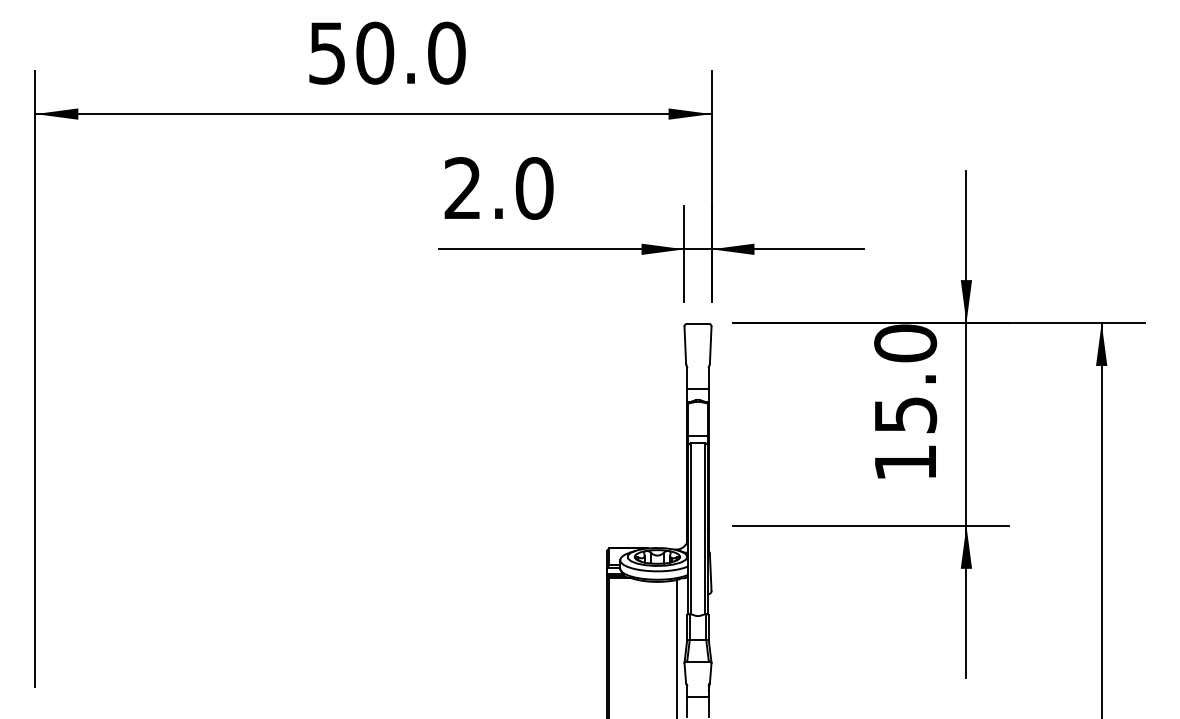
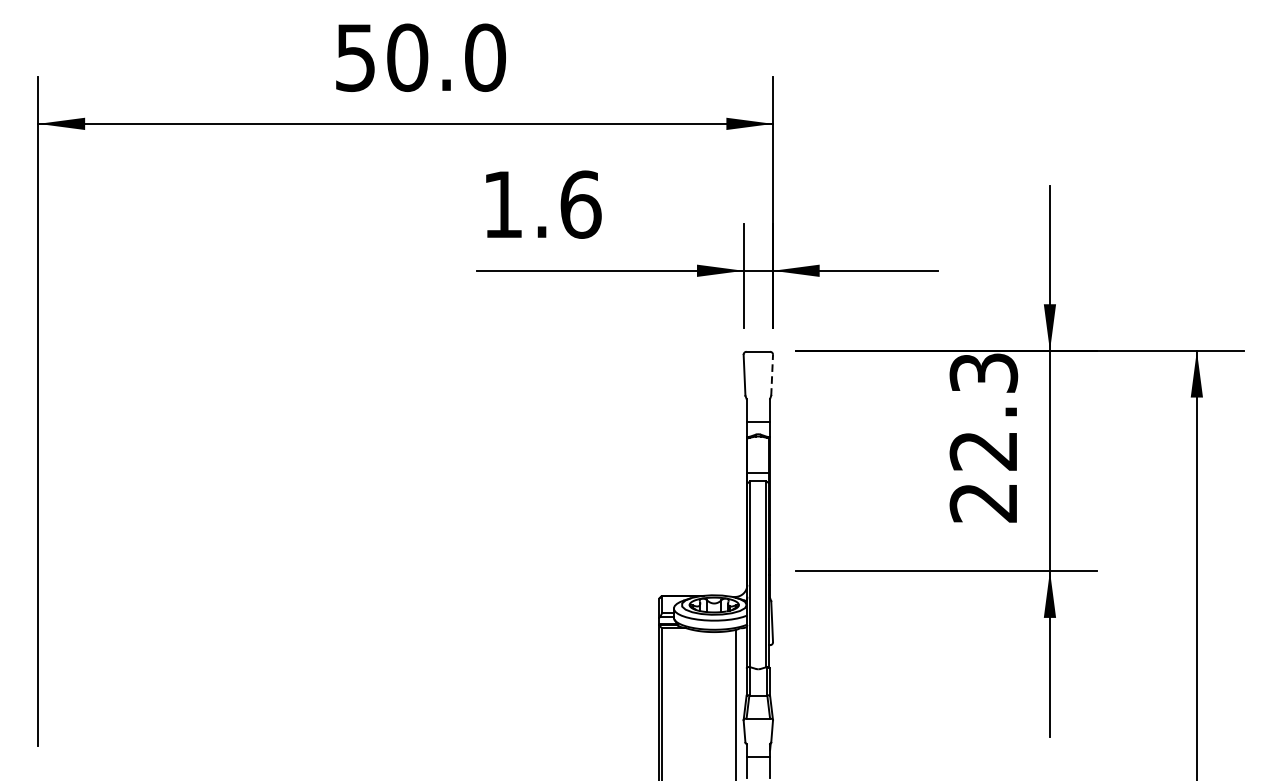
text: (498, 188) -> (541, 204), 2.0 -> 1.6
line: (710, 345) -> (771, 375), solid -> dashed
text: (905, 402) -> (983, 437), 15.0 -> 22.3

